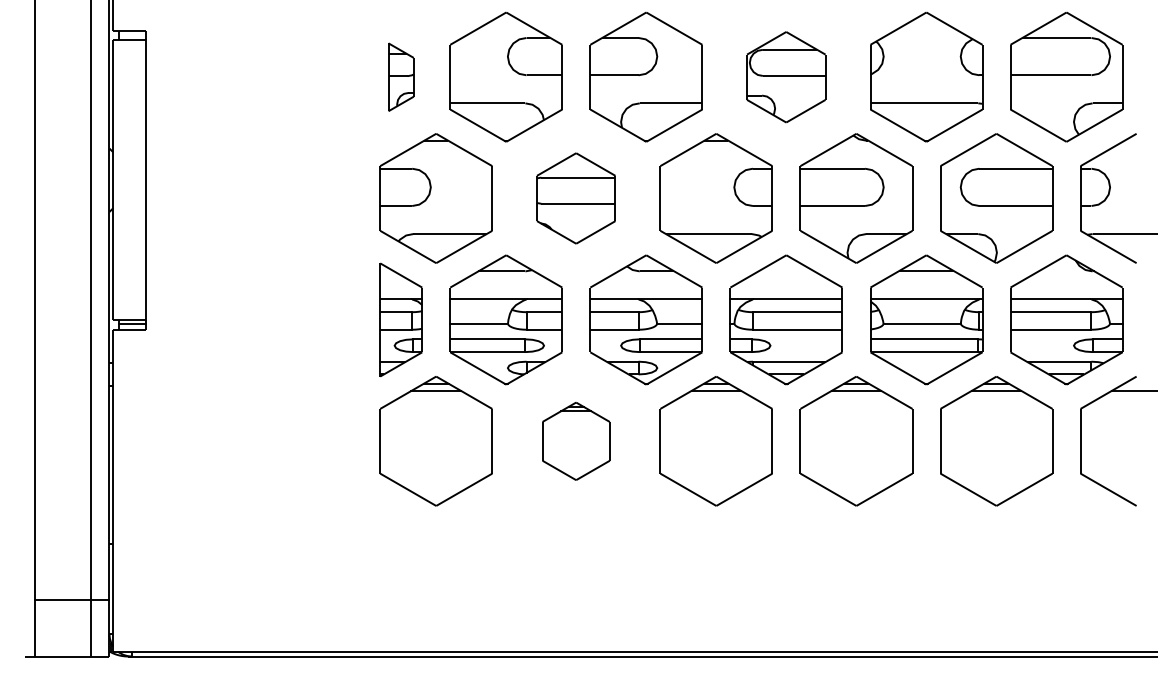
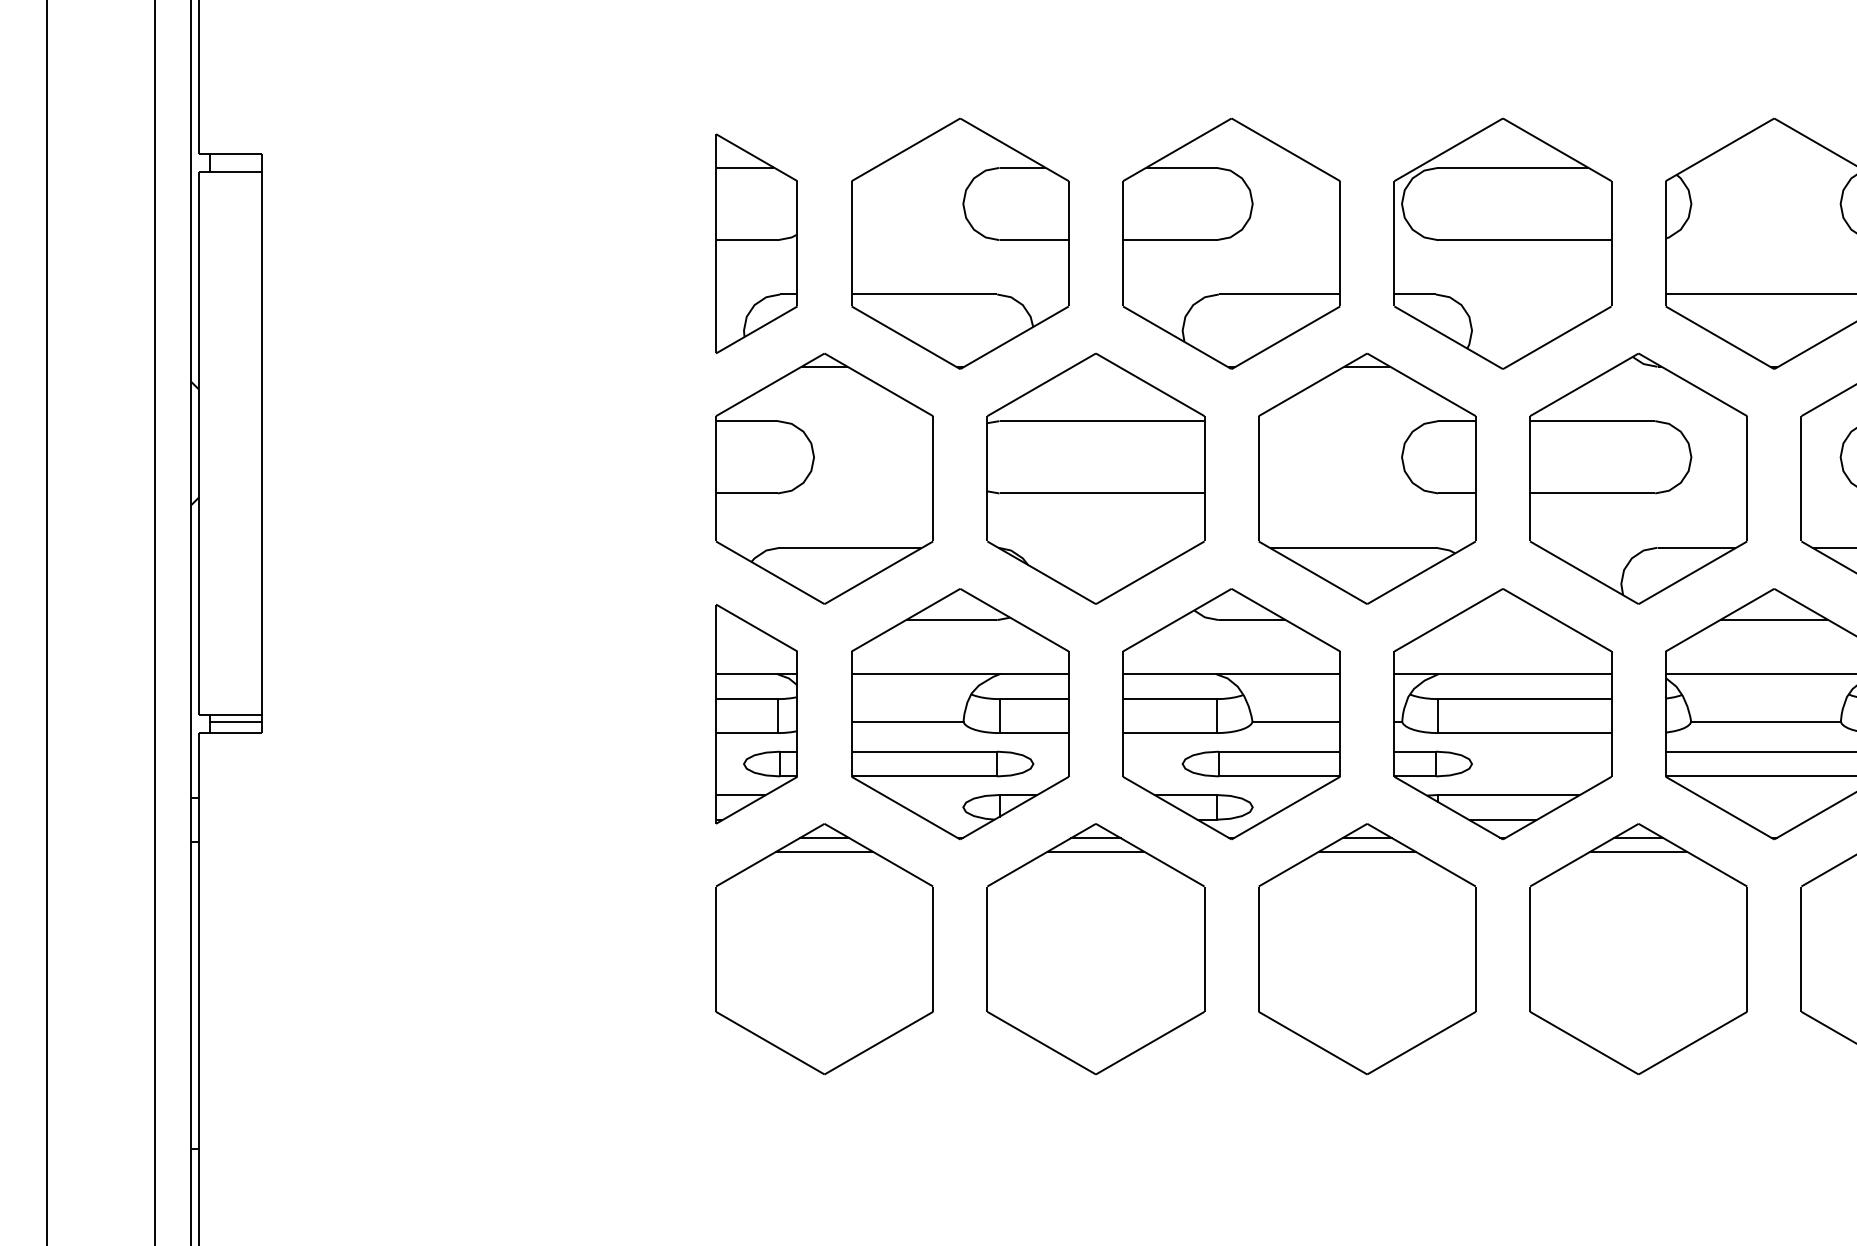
part: (400, 77) -> (755, 244), size x1.67
part: (785, 77) -> (1501, 244), size x1.43
part: (575, 198) -> (1094, 478), size x1.43
part: (575, 441) -> (1094, 949), size x1.67

